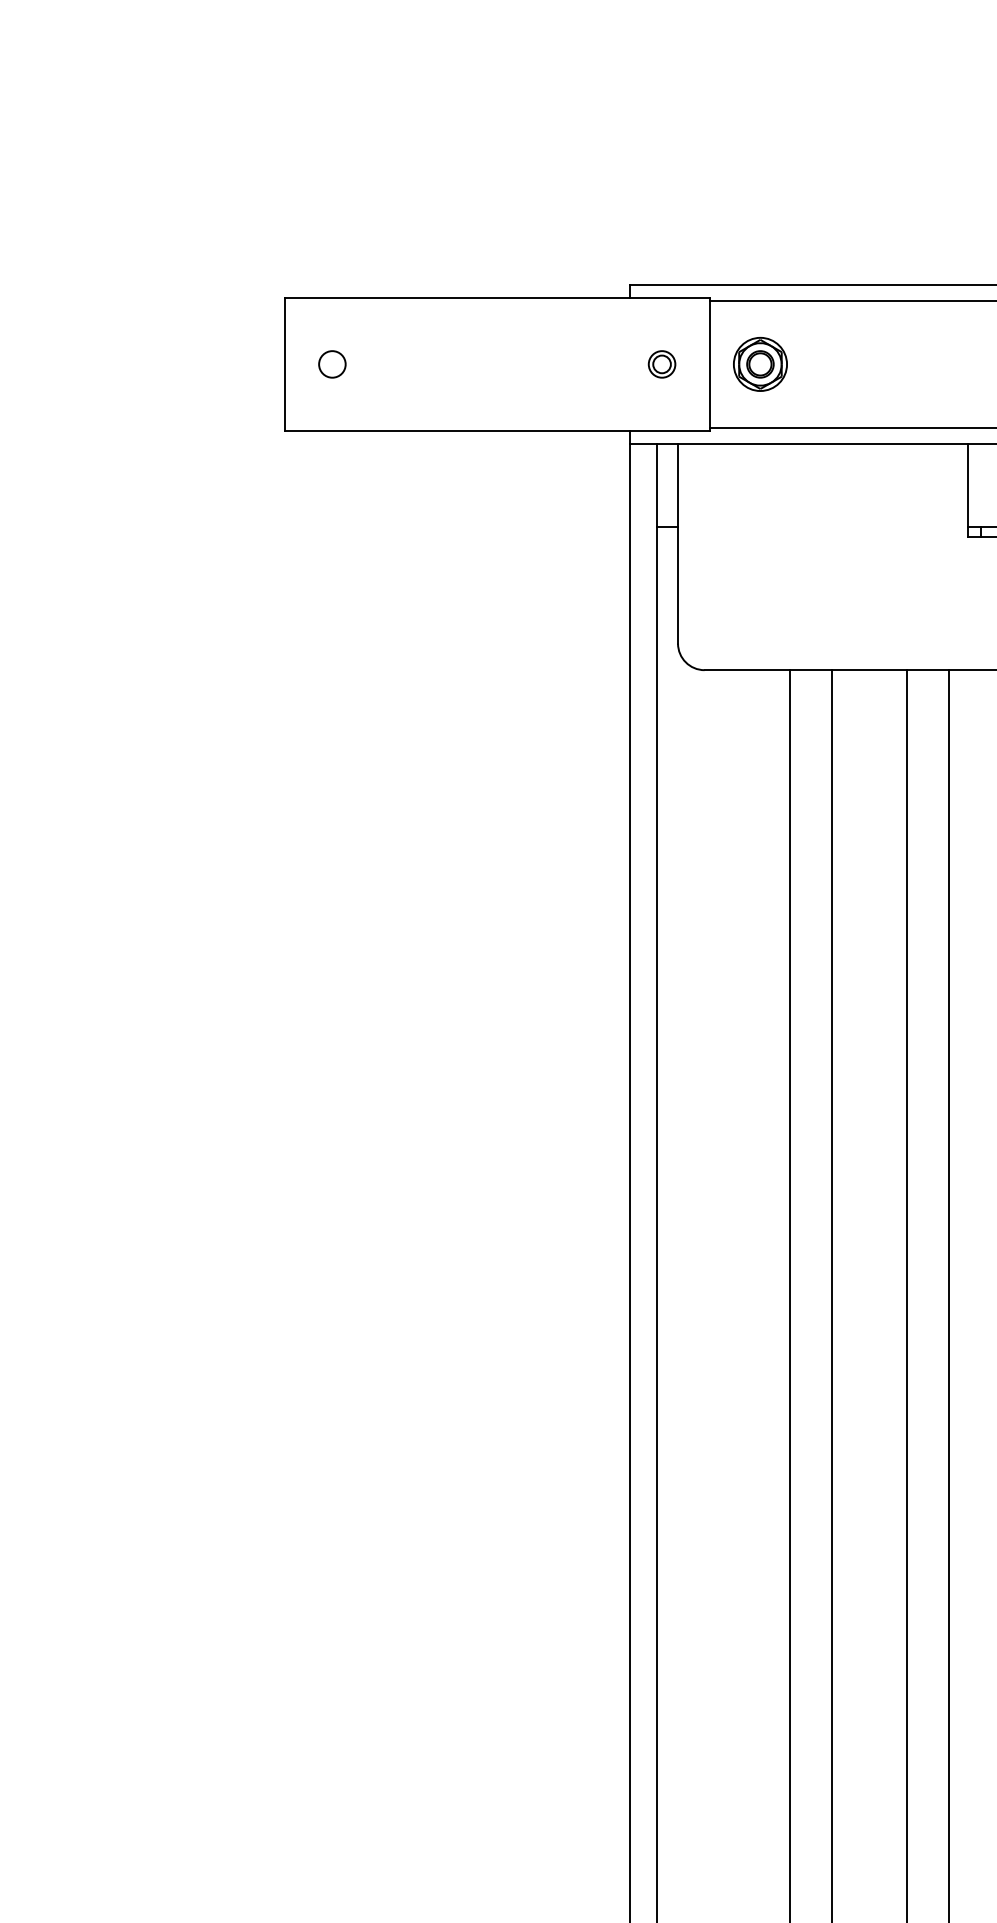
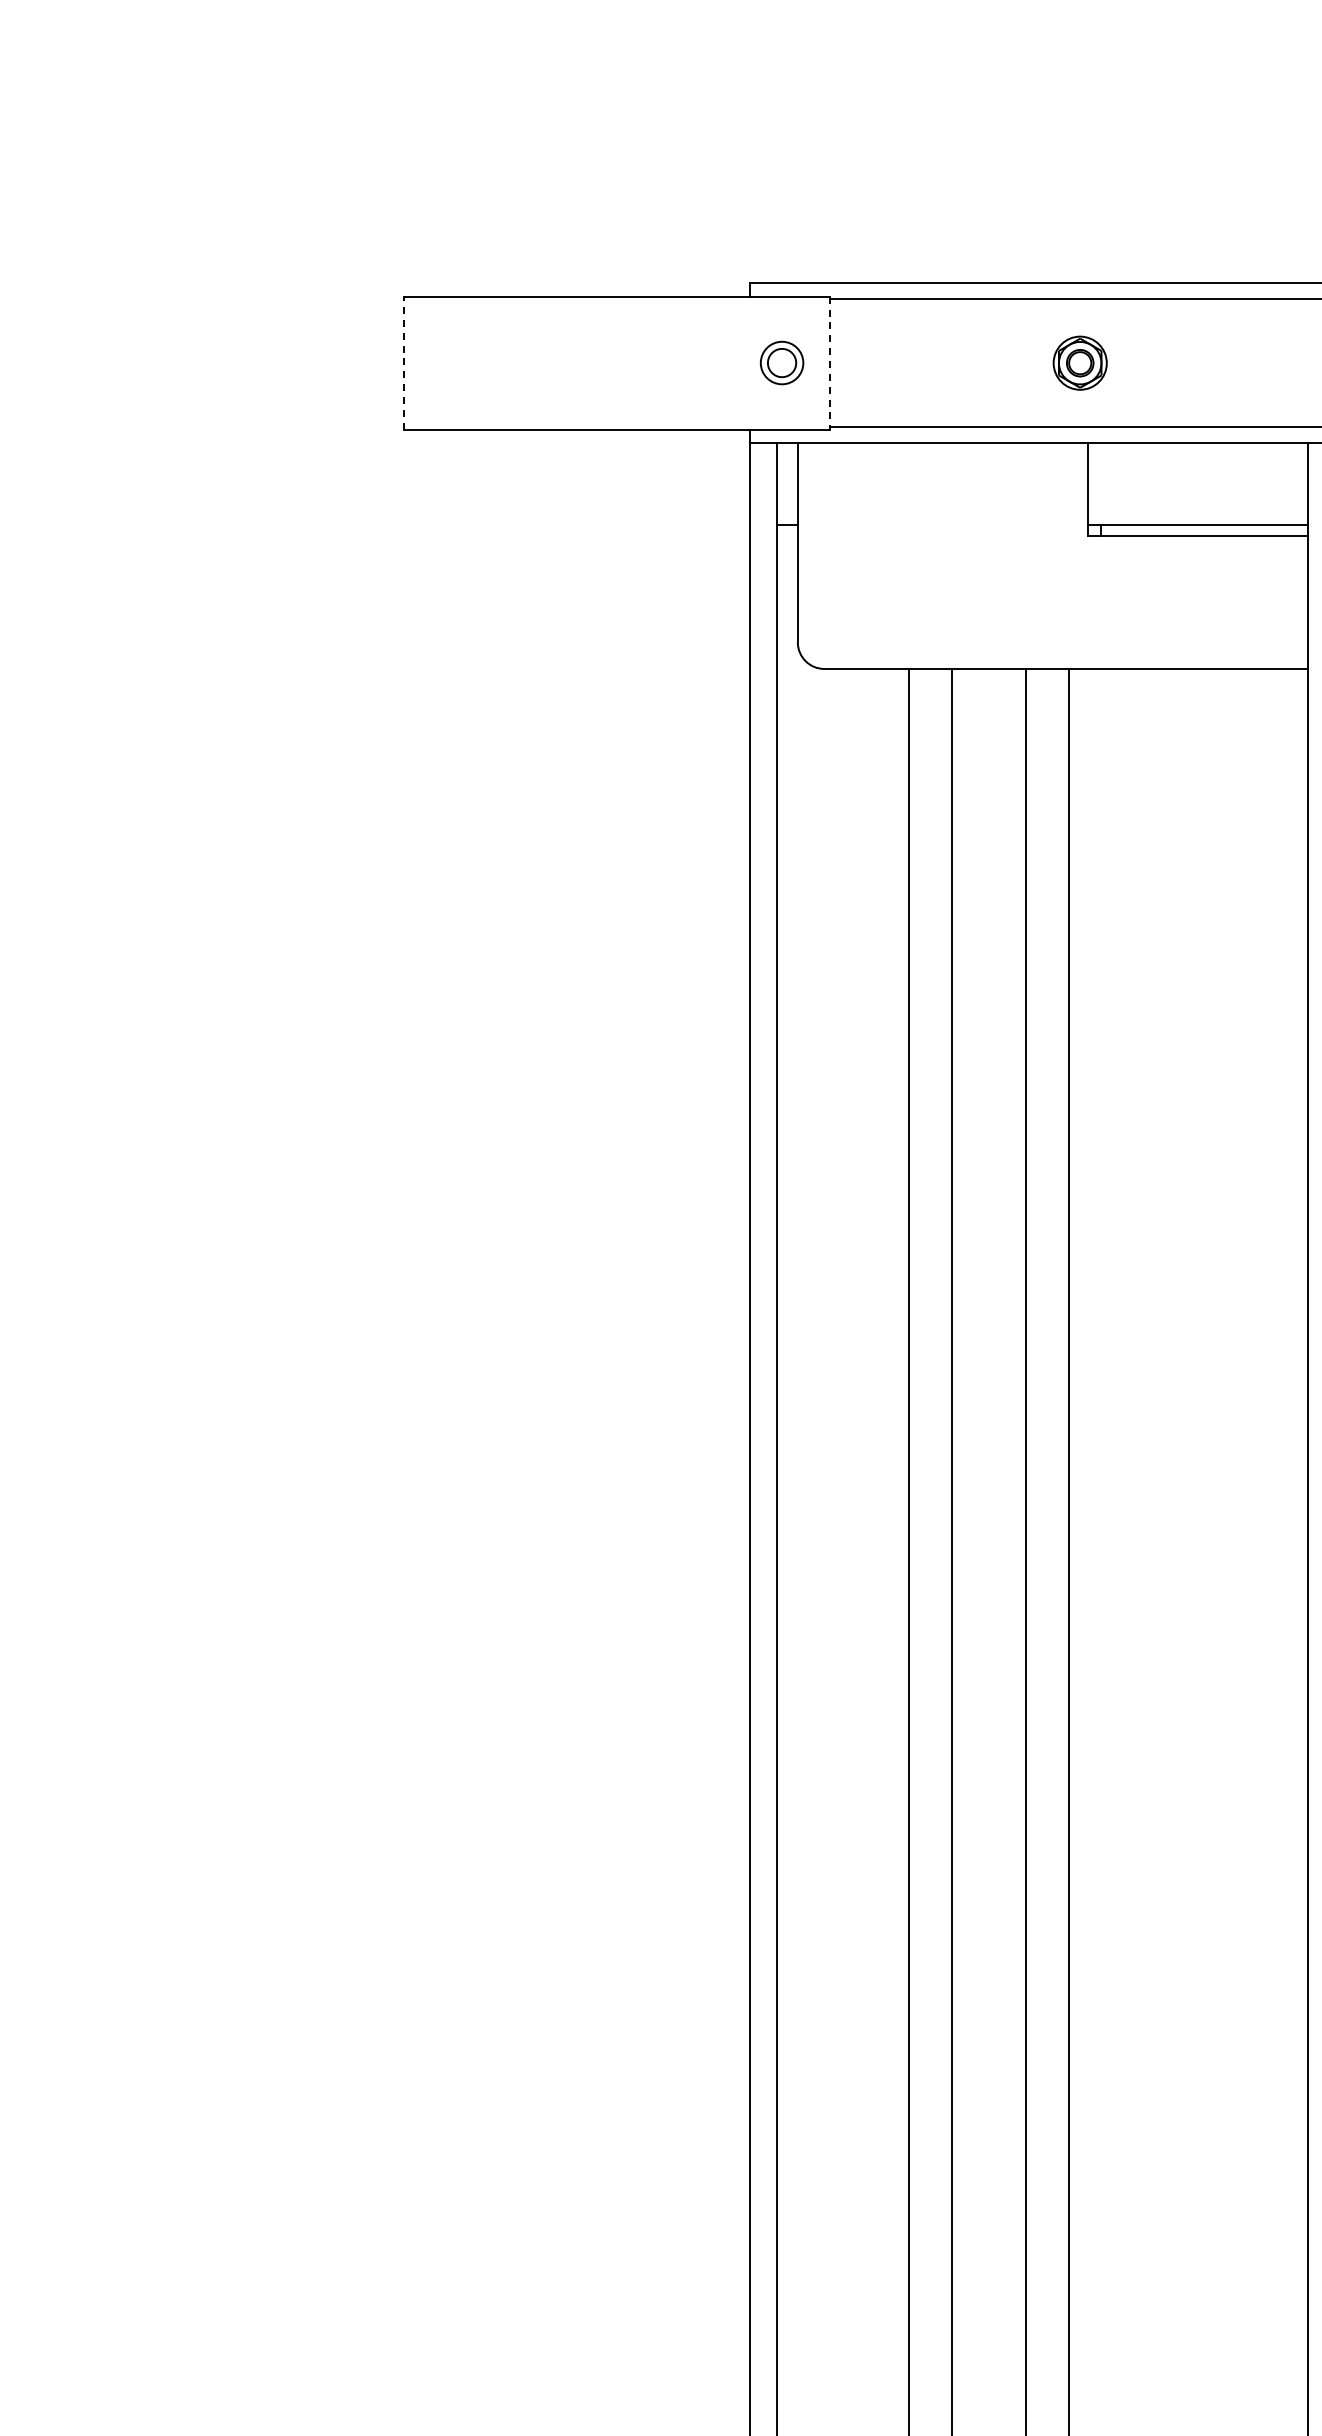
line: (284, 363) -> (404, 362), solid -> dashed
part: (759, 363) -> (1079, 362), moved
circle: (332, 364) -> (452, 363), removed
part: (661, 364) -> (781, 363), size x1.6
line: (709, 364) -> (829, 363), solid -> dashed

